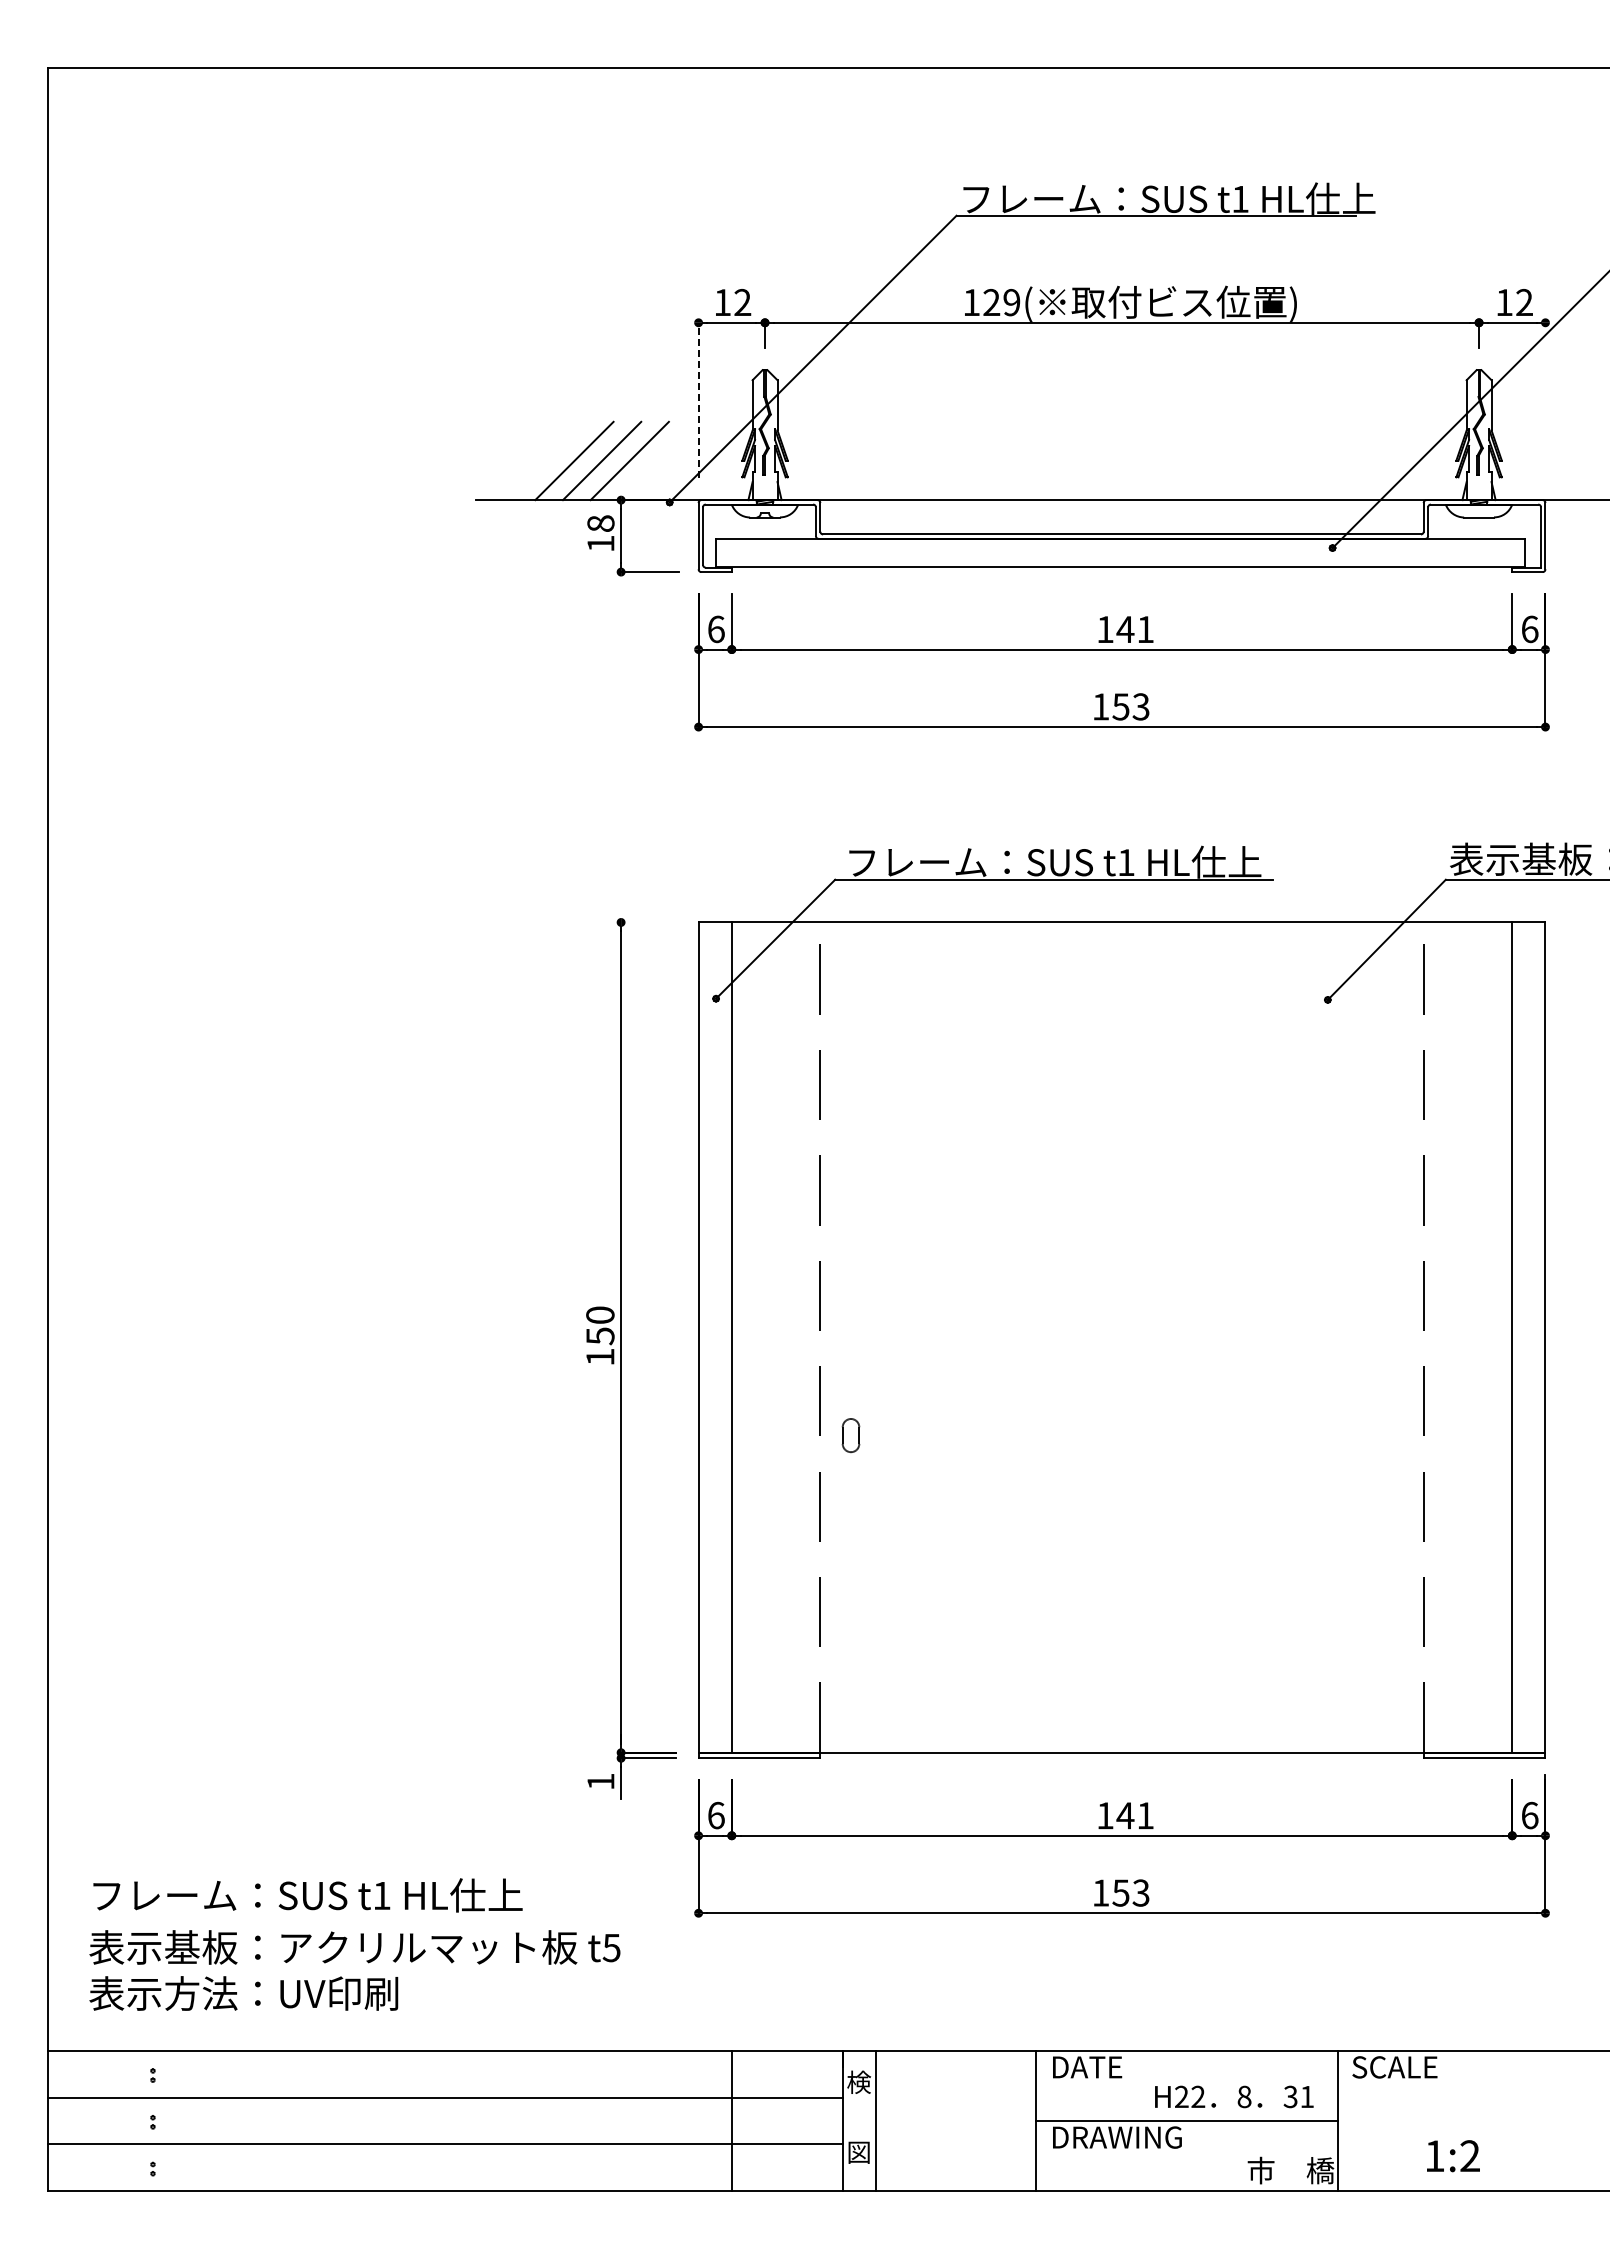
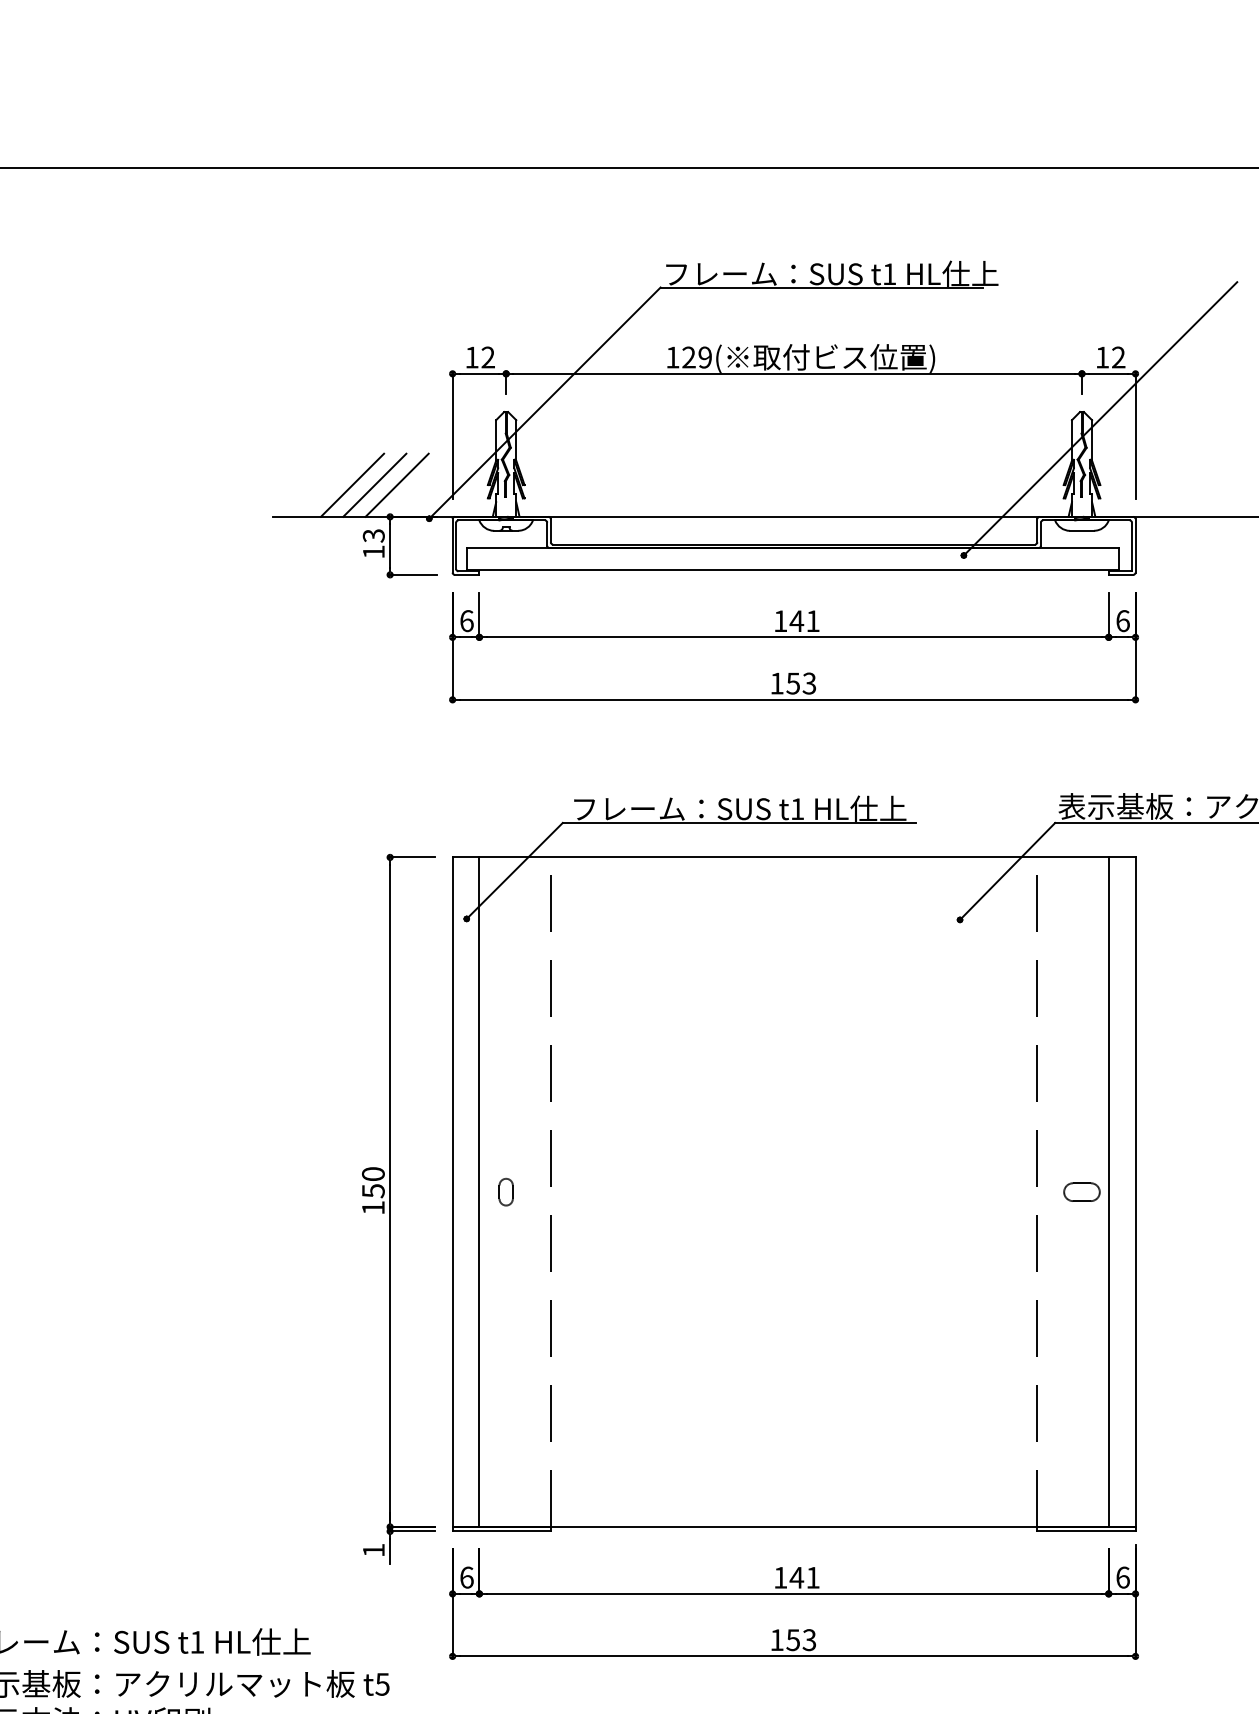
line: (1545, 399) -> (1135, 435), added
line: (698, 400) -> (452, 436), dashed -> solid
text: (600, 523) -> (373, 535), 18 -> 13
line: (648, 922) -> (412, 857), added
part: (1479, 1337) -> (1082, 1192), added
part: (850, 1435) -> (505, 1192), moved

